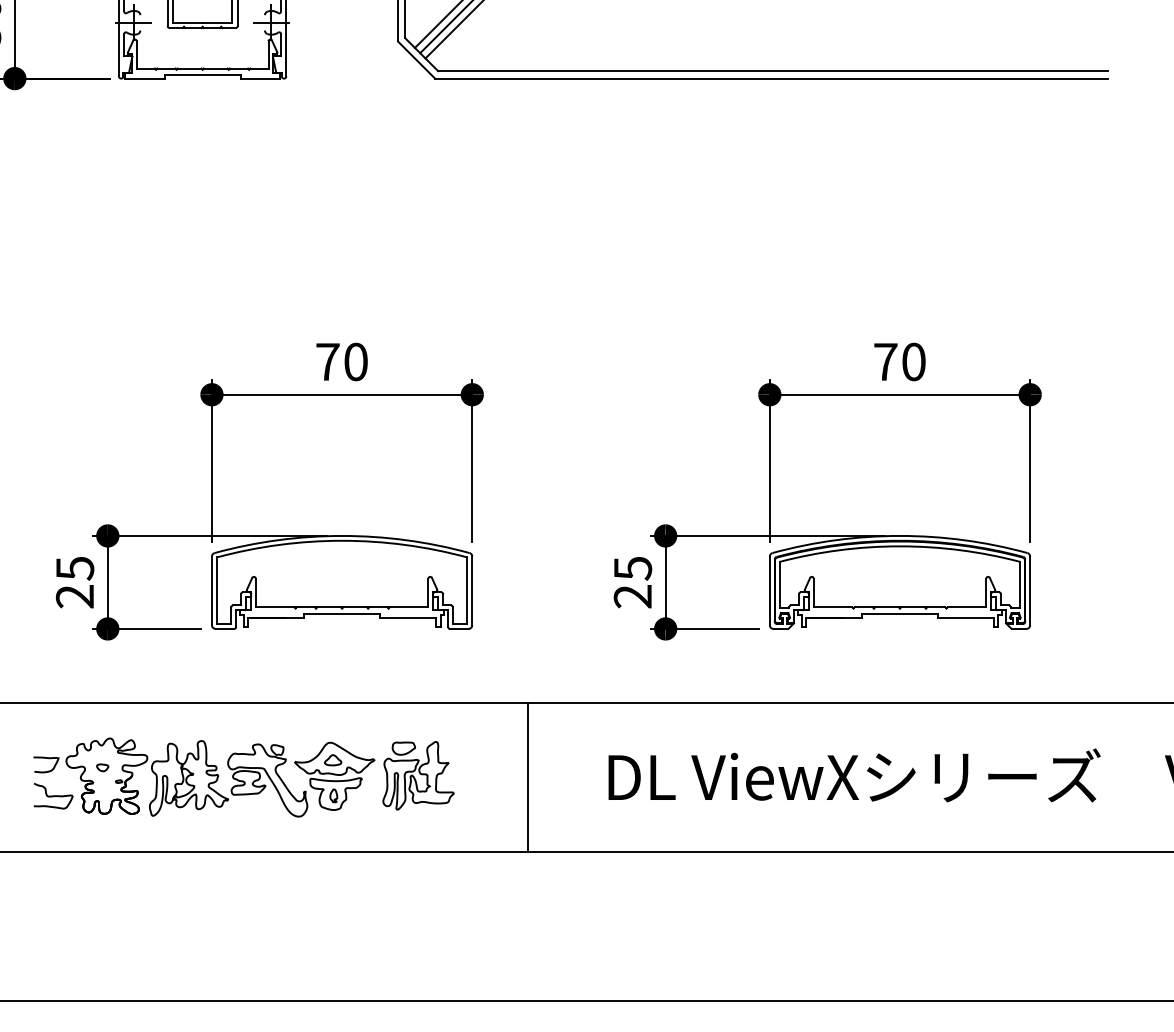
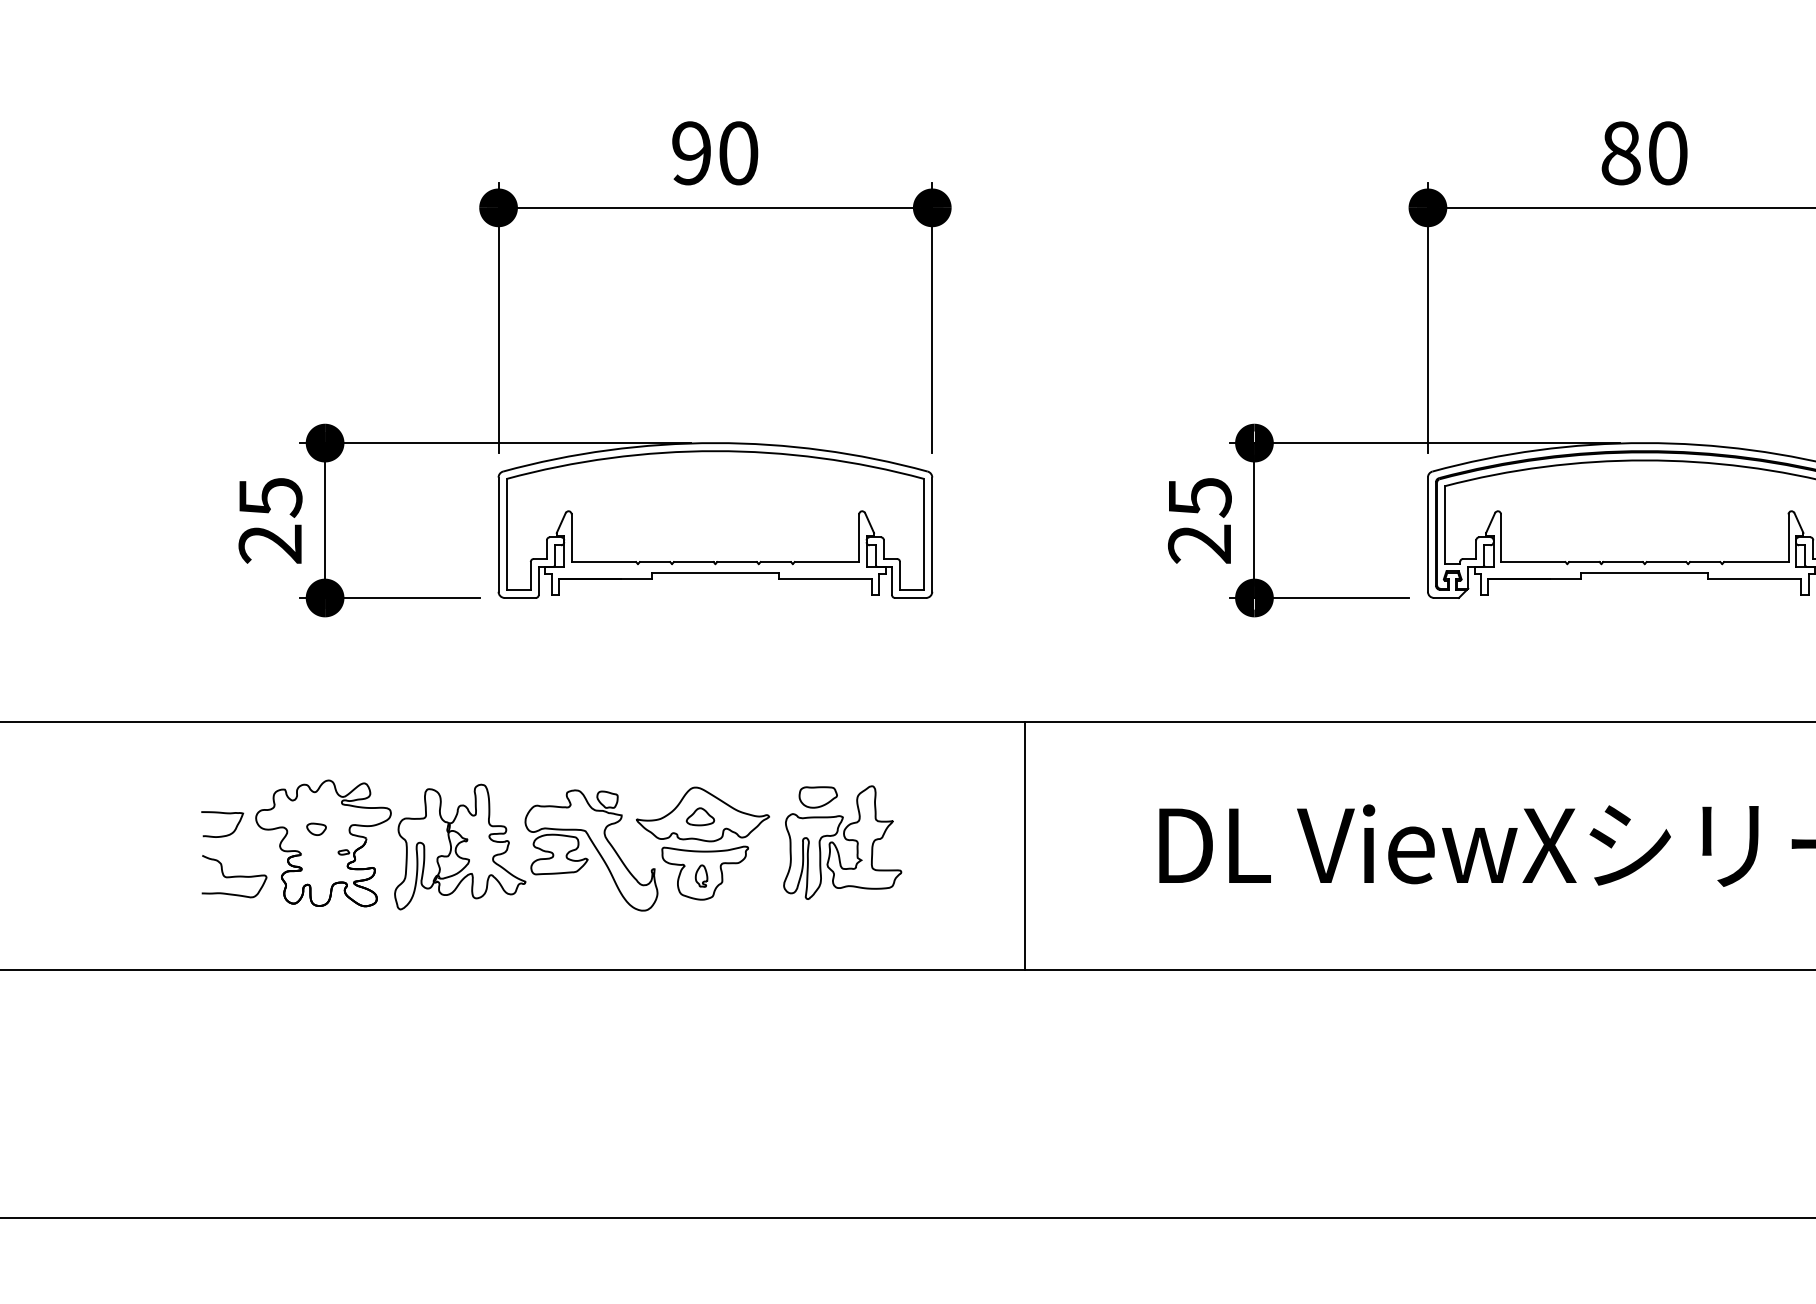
text: (327, 361) -> (691, 152), 70 -> 90
text: (885, 361) -> (1620, 152), 70 -> 80

